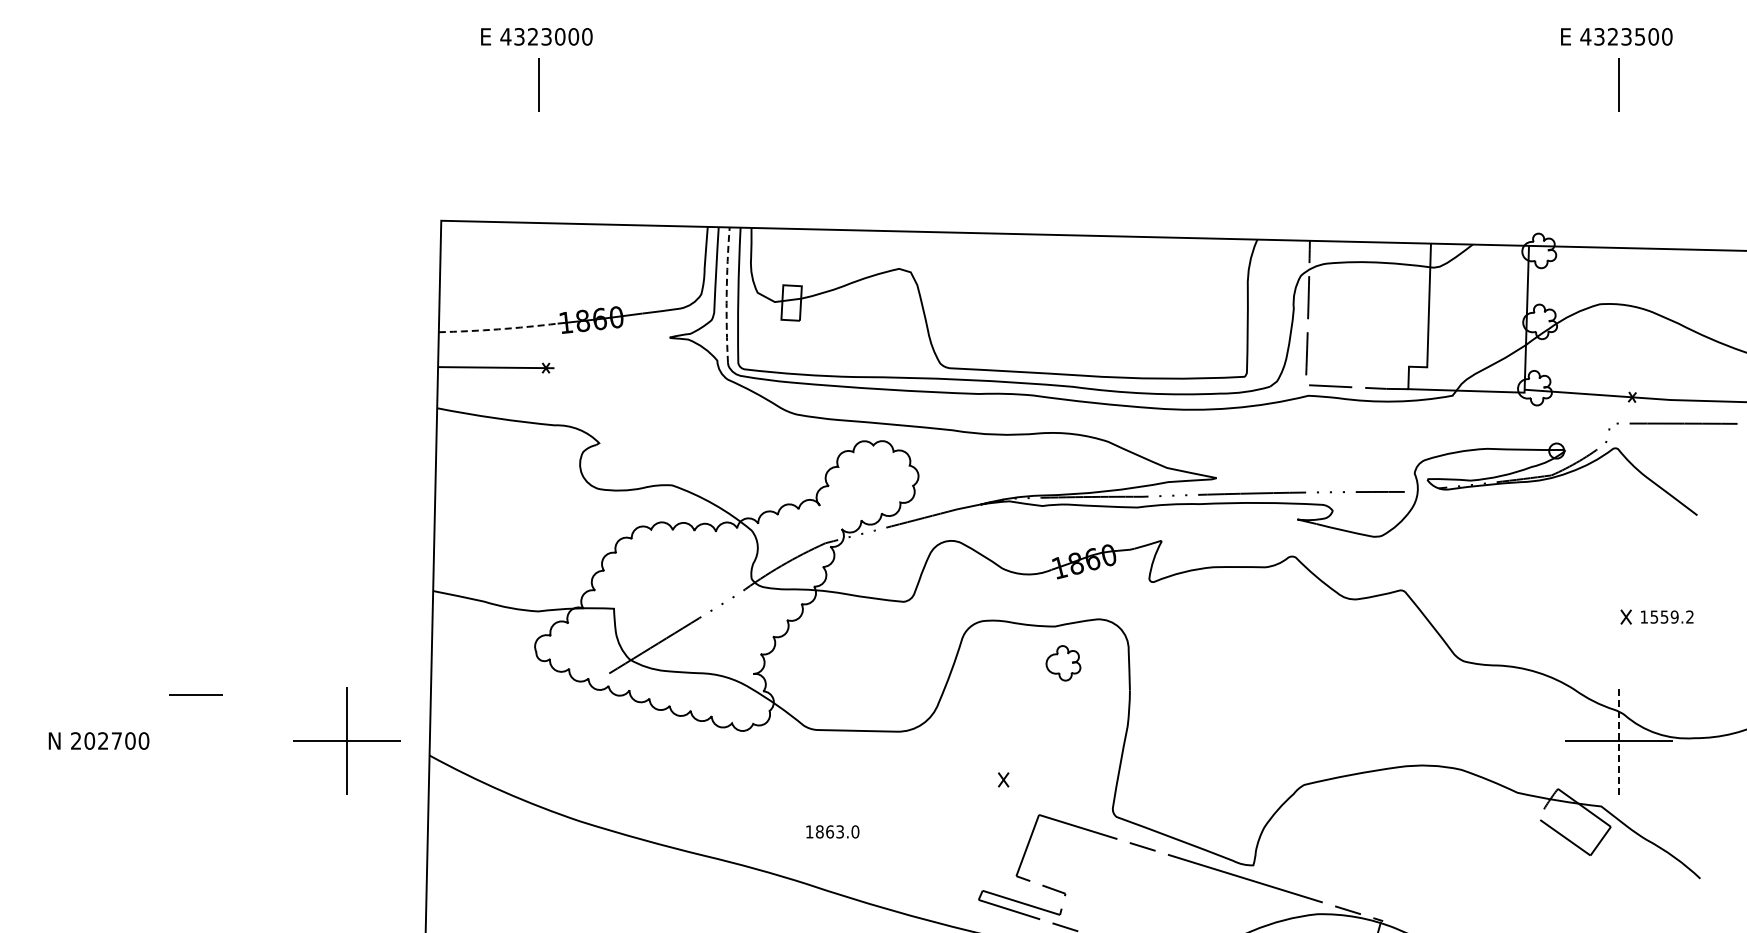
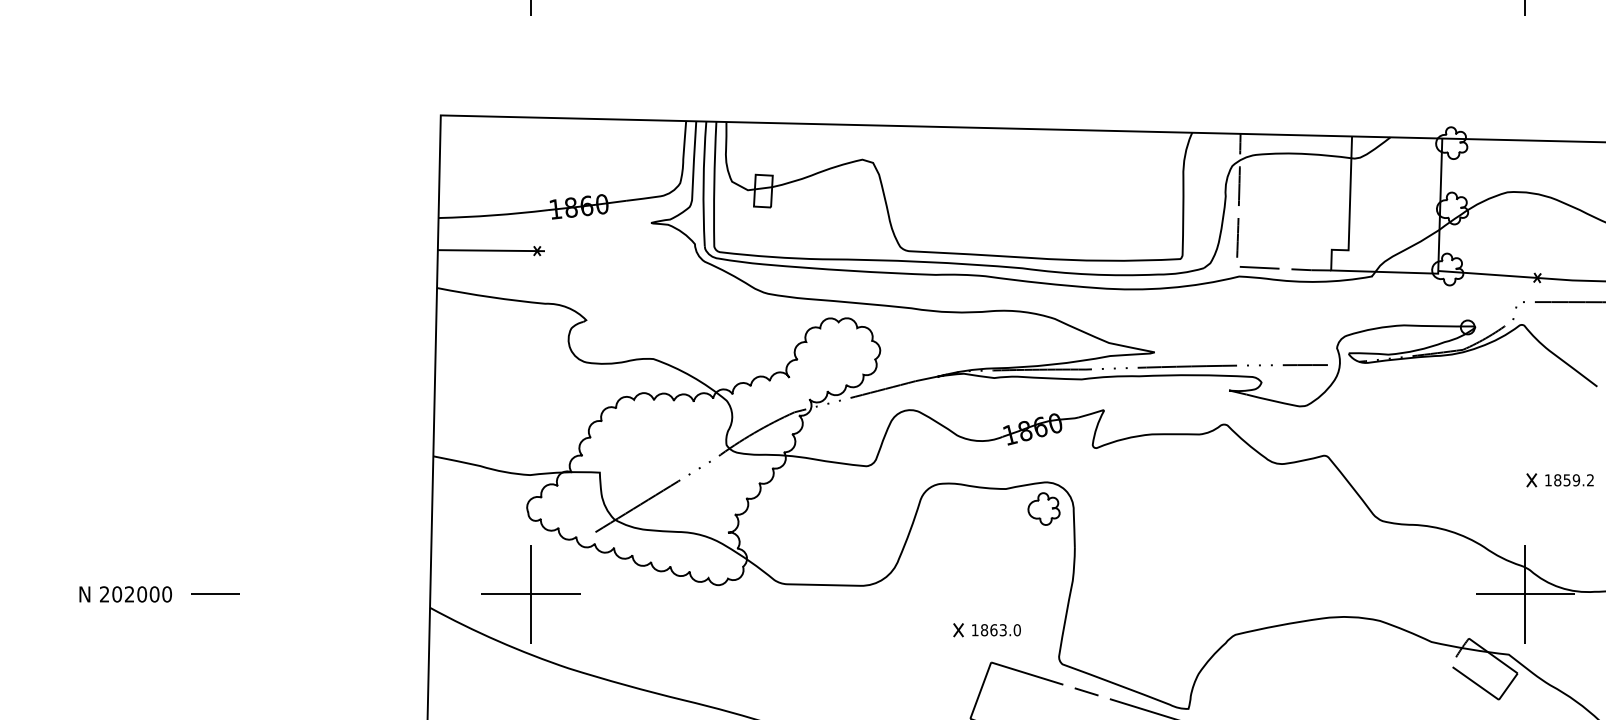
line: (726, 295) -> (703, 184), dashed -> solid
line: (498, 329) -> (493, 215), dashed -> solid
text: (1654, 616) -> (1557, 479), 1559.2 -> 1859.2
part: (1063, 663) -> (1044, 509), moved
line: (195, 694) -> (214, 593), moved
text: (116, 740) -> (141, 593), 202700 -> 202000
part: (346, 740) -> (530, 593), moved
line: (1619, 741) -> (1525, 594), dashed -> solid
text: (832, 831) -> (996, 629), moved

